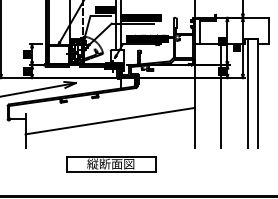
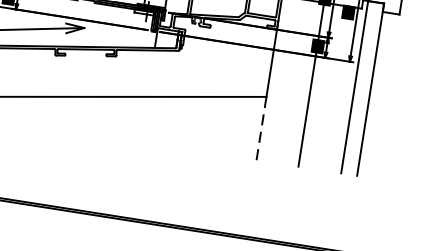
line: (194, 127) -> (260, 127), solid -> dashed
part: (111, 164) -> (120, 165), removed

